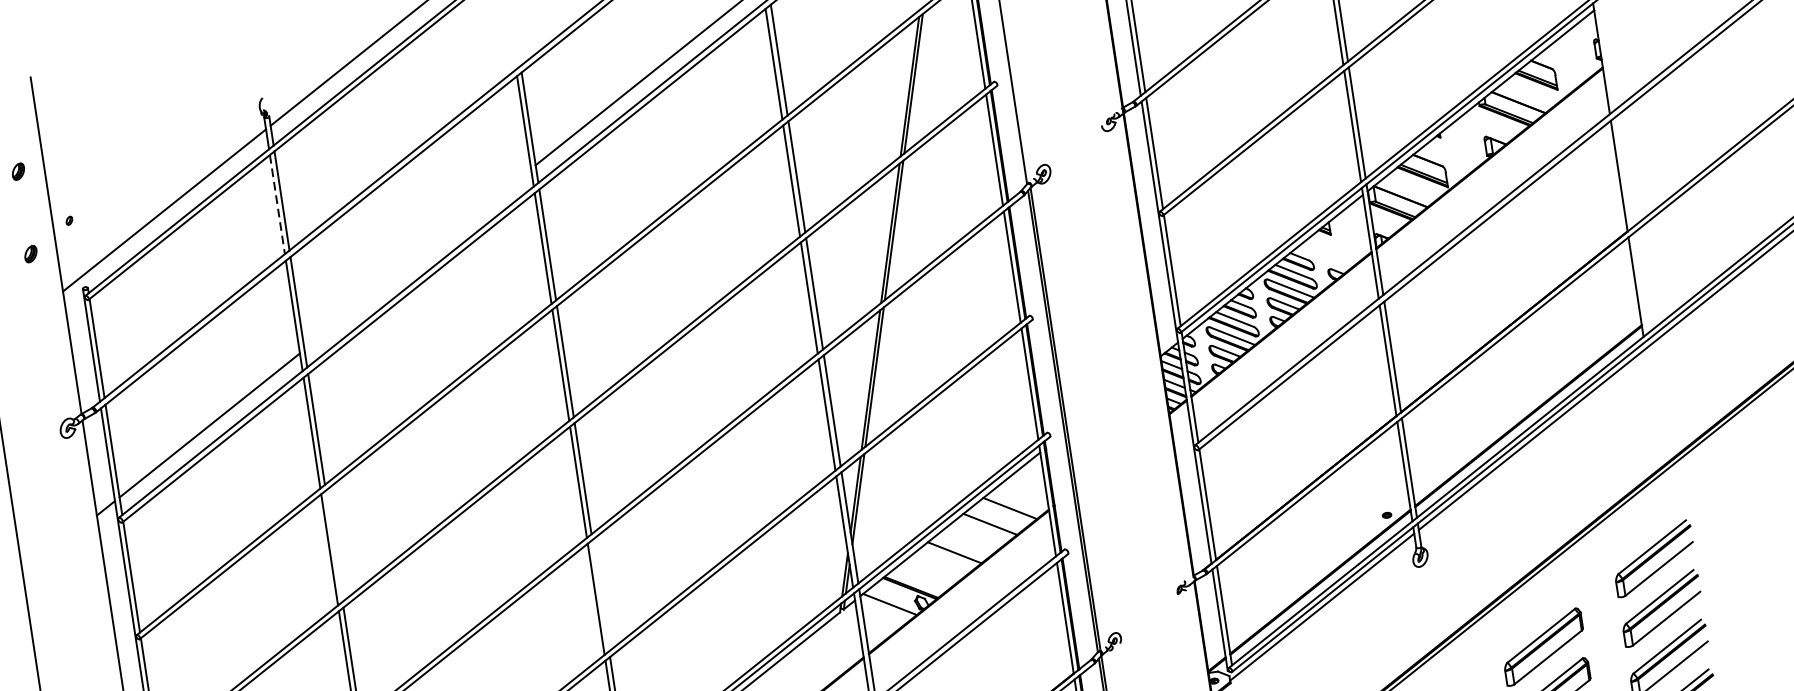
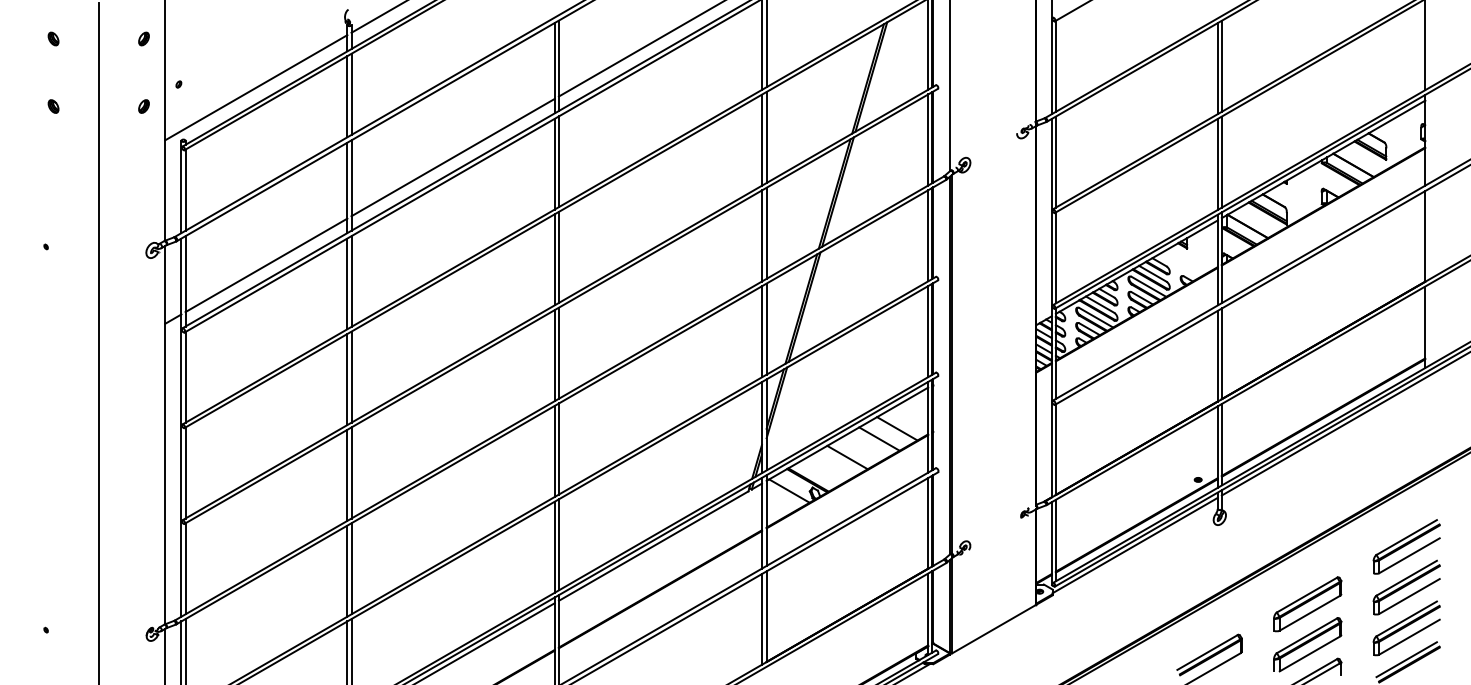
line: (277, 204) -> (347, 96), dashed -> solid
line: (416, 259) -> (452, 157), added
line: (334, 545) -> (351, 376), added
line: (600, 595) -> (558, 448), added

